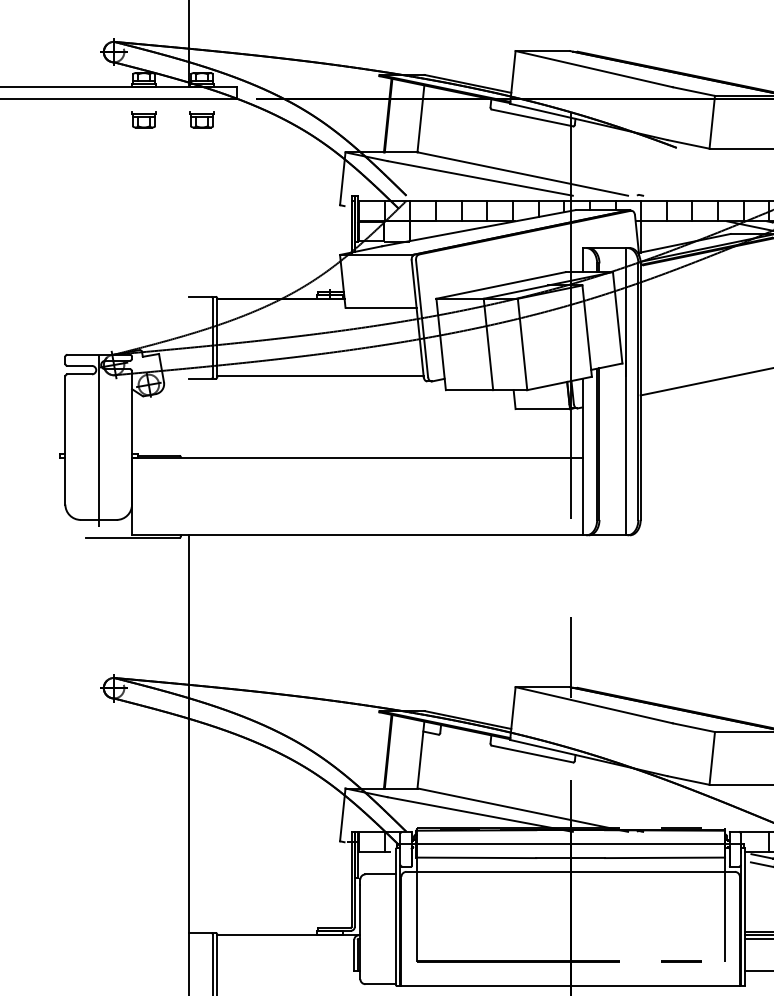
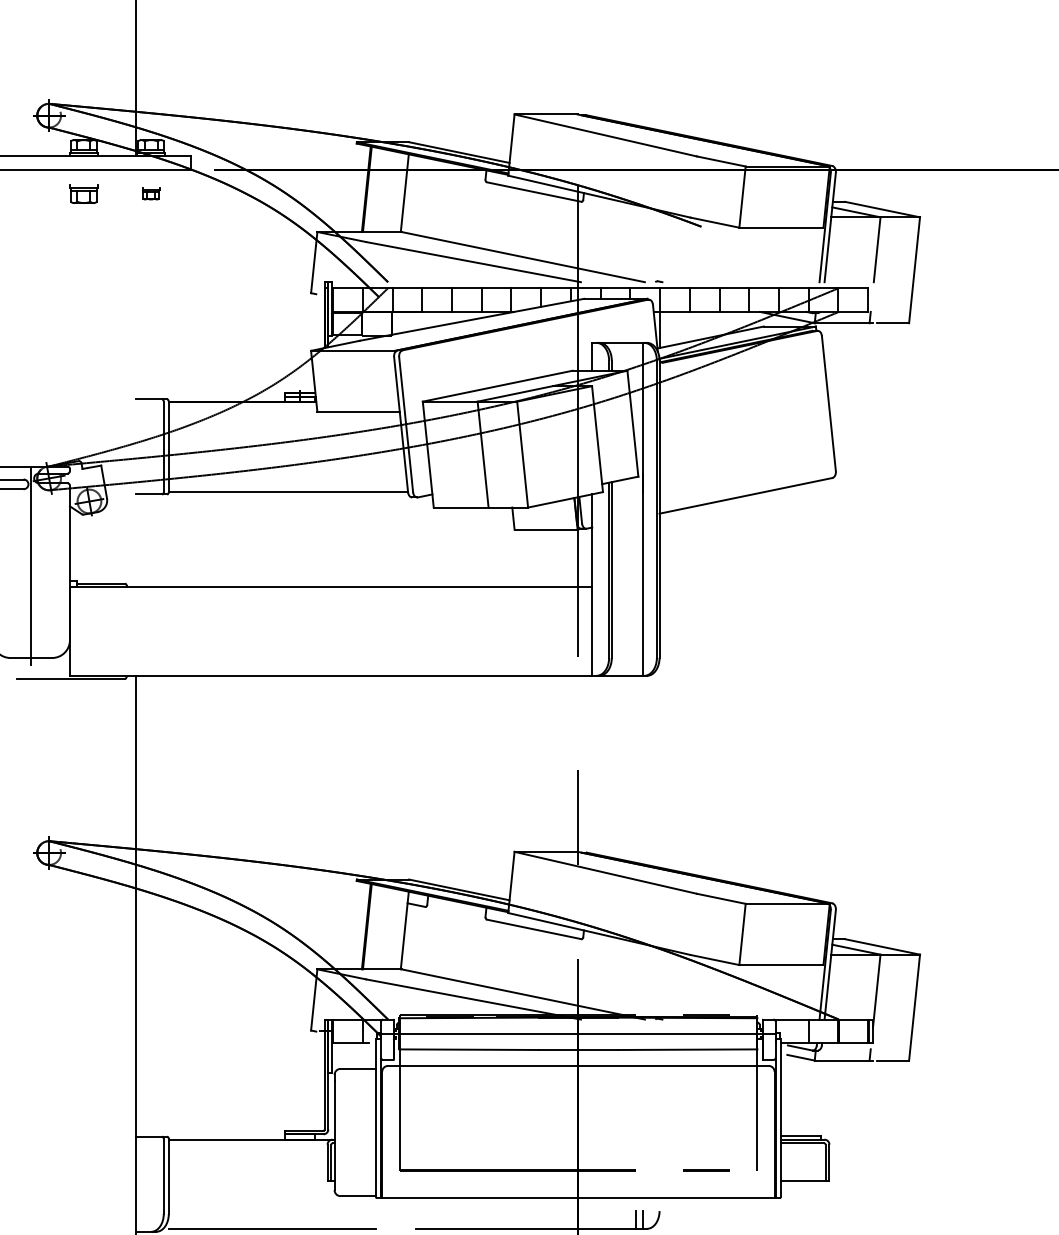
part: (201, 119) -> (150, 193), size x0.6

